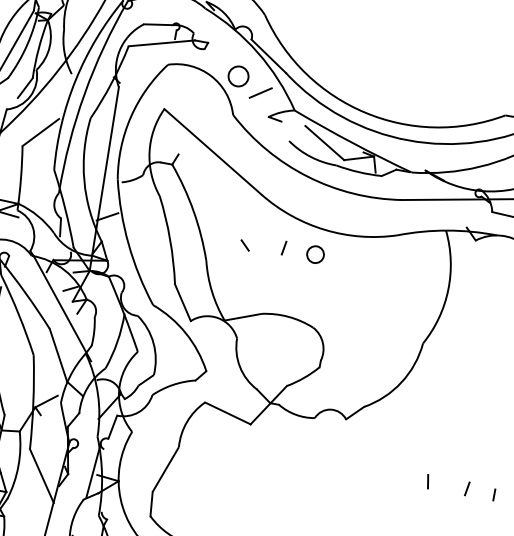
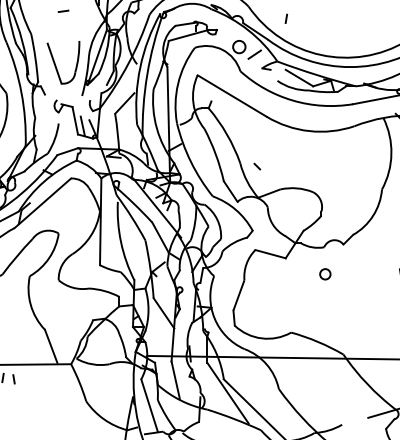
line: (245, 245) -> (257, 166), moved
line: (282, 247) -> (285, 18), moved
circle: (315, 254) -> (325, 274), moved

